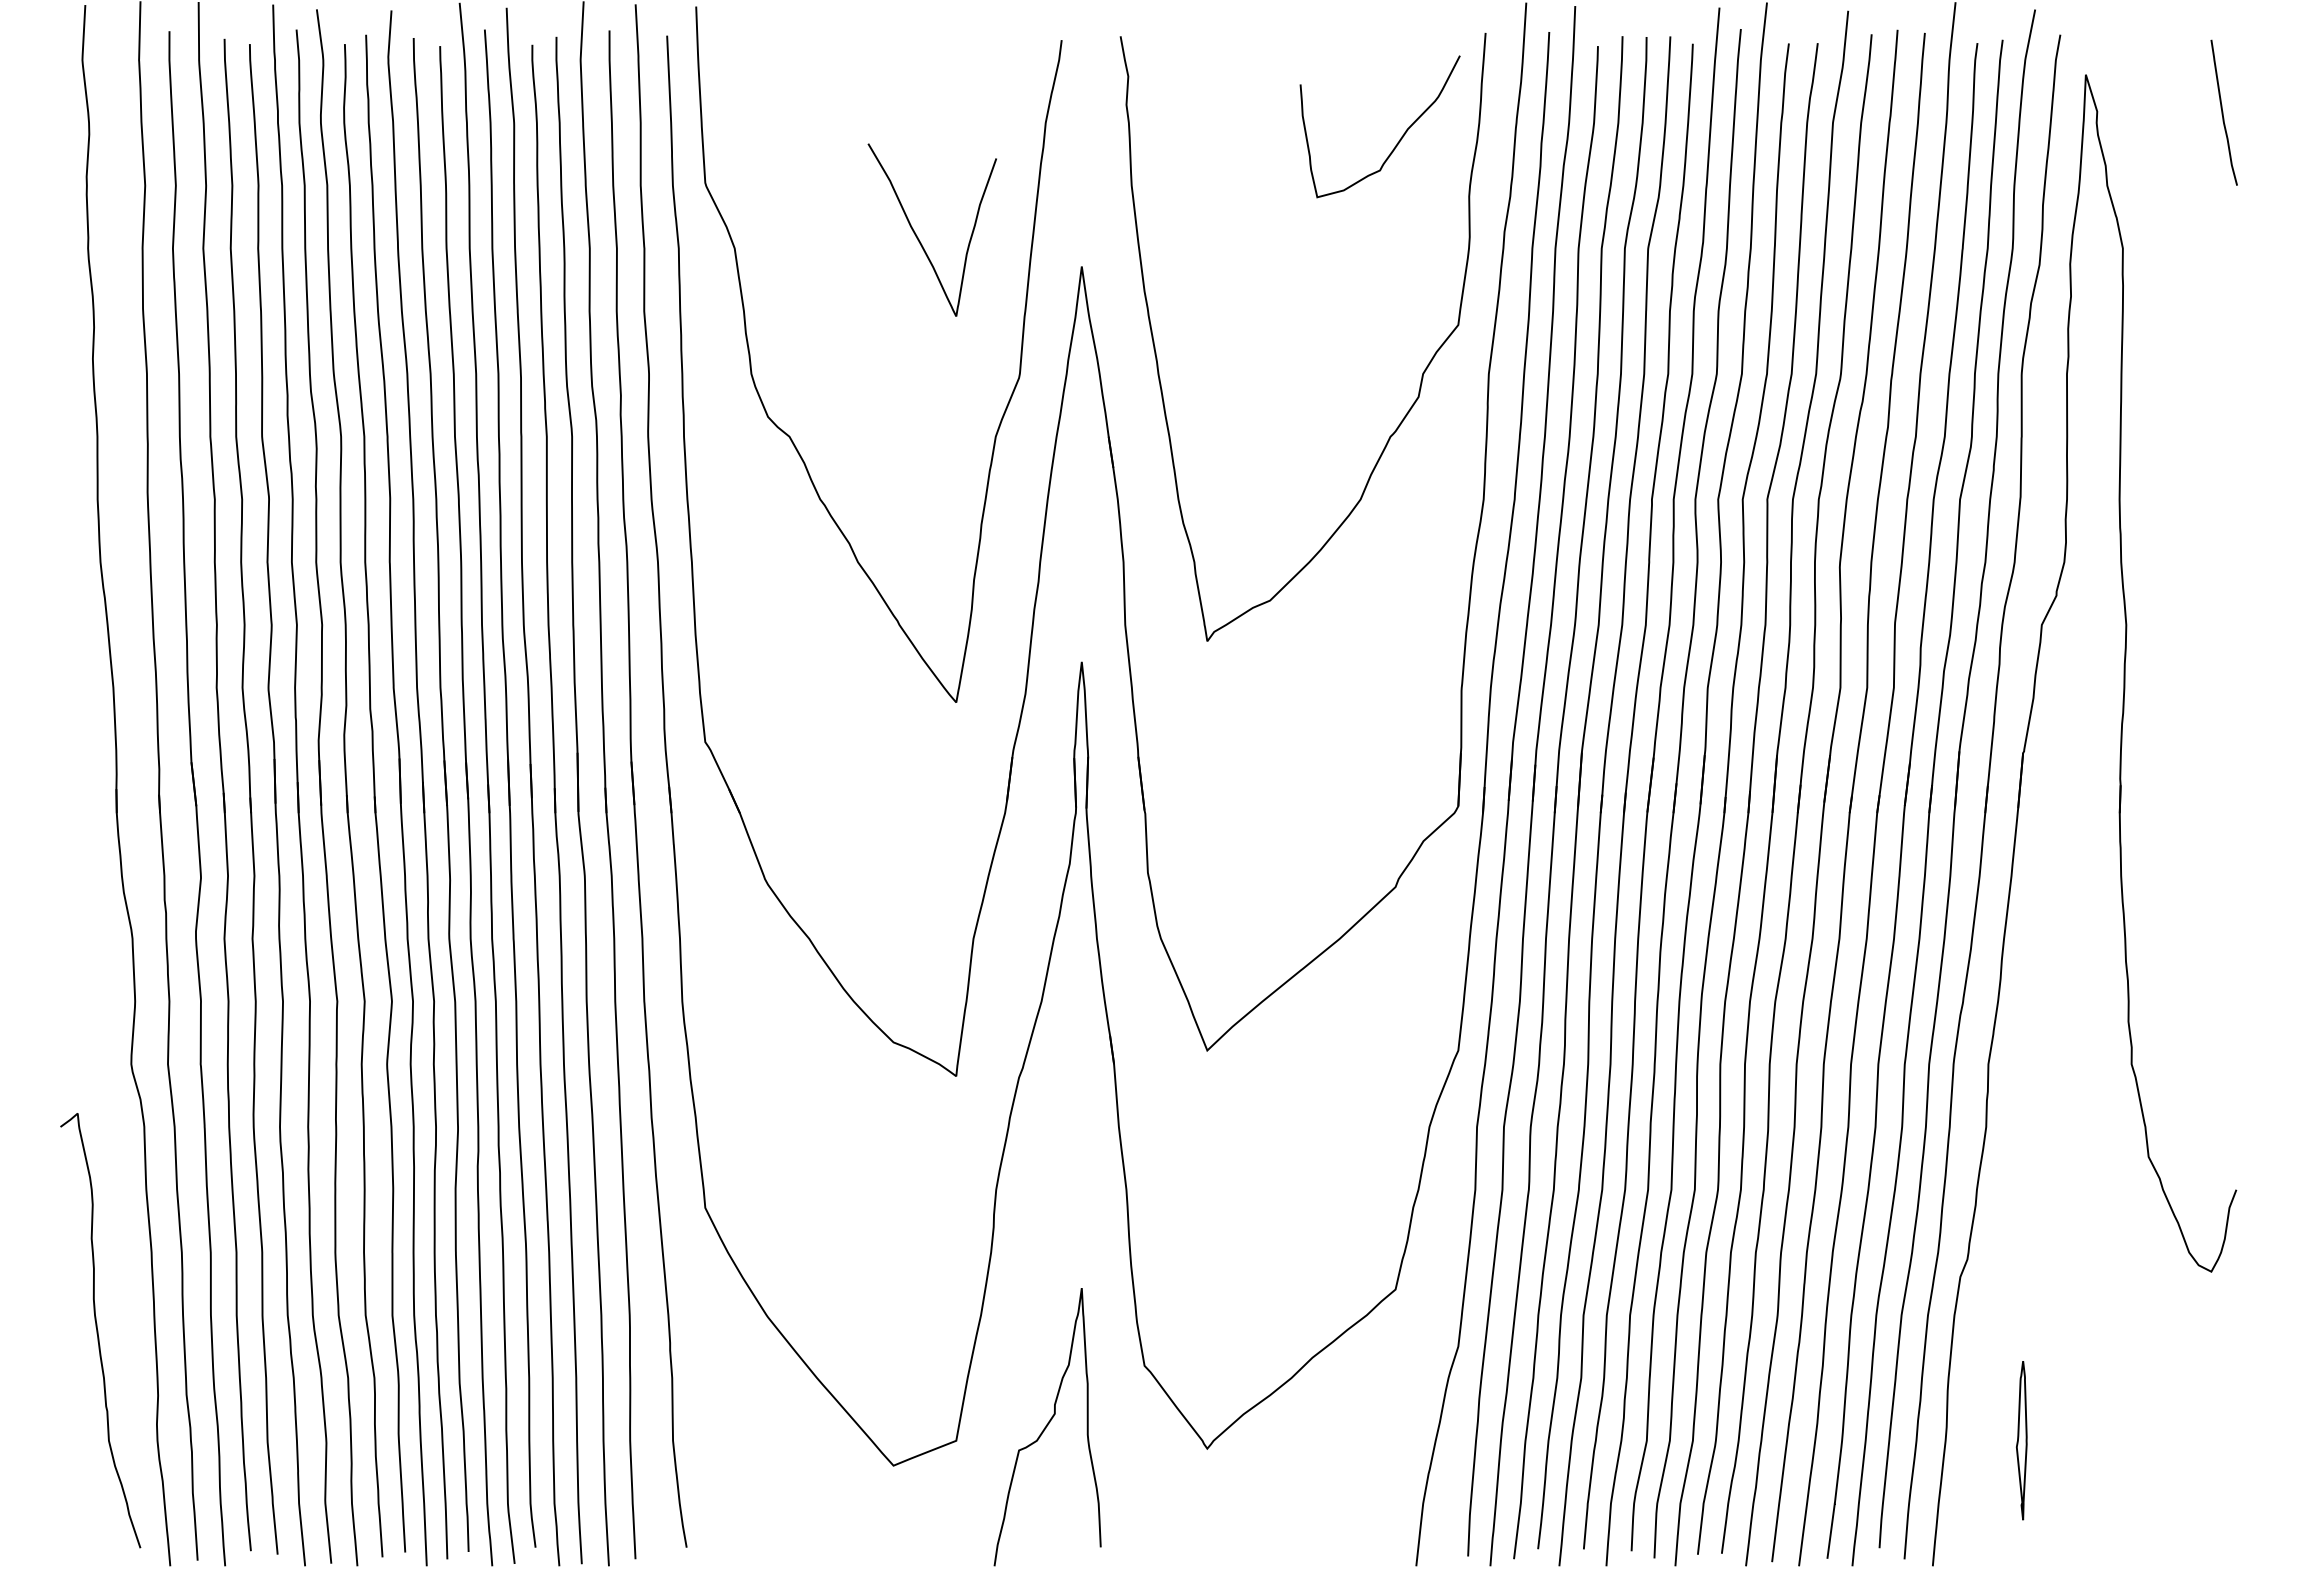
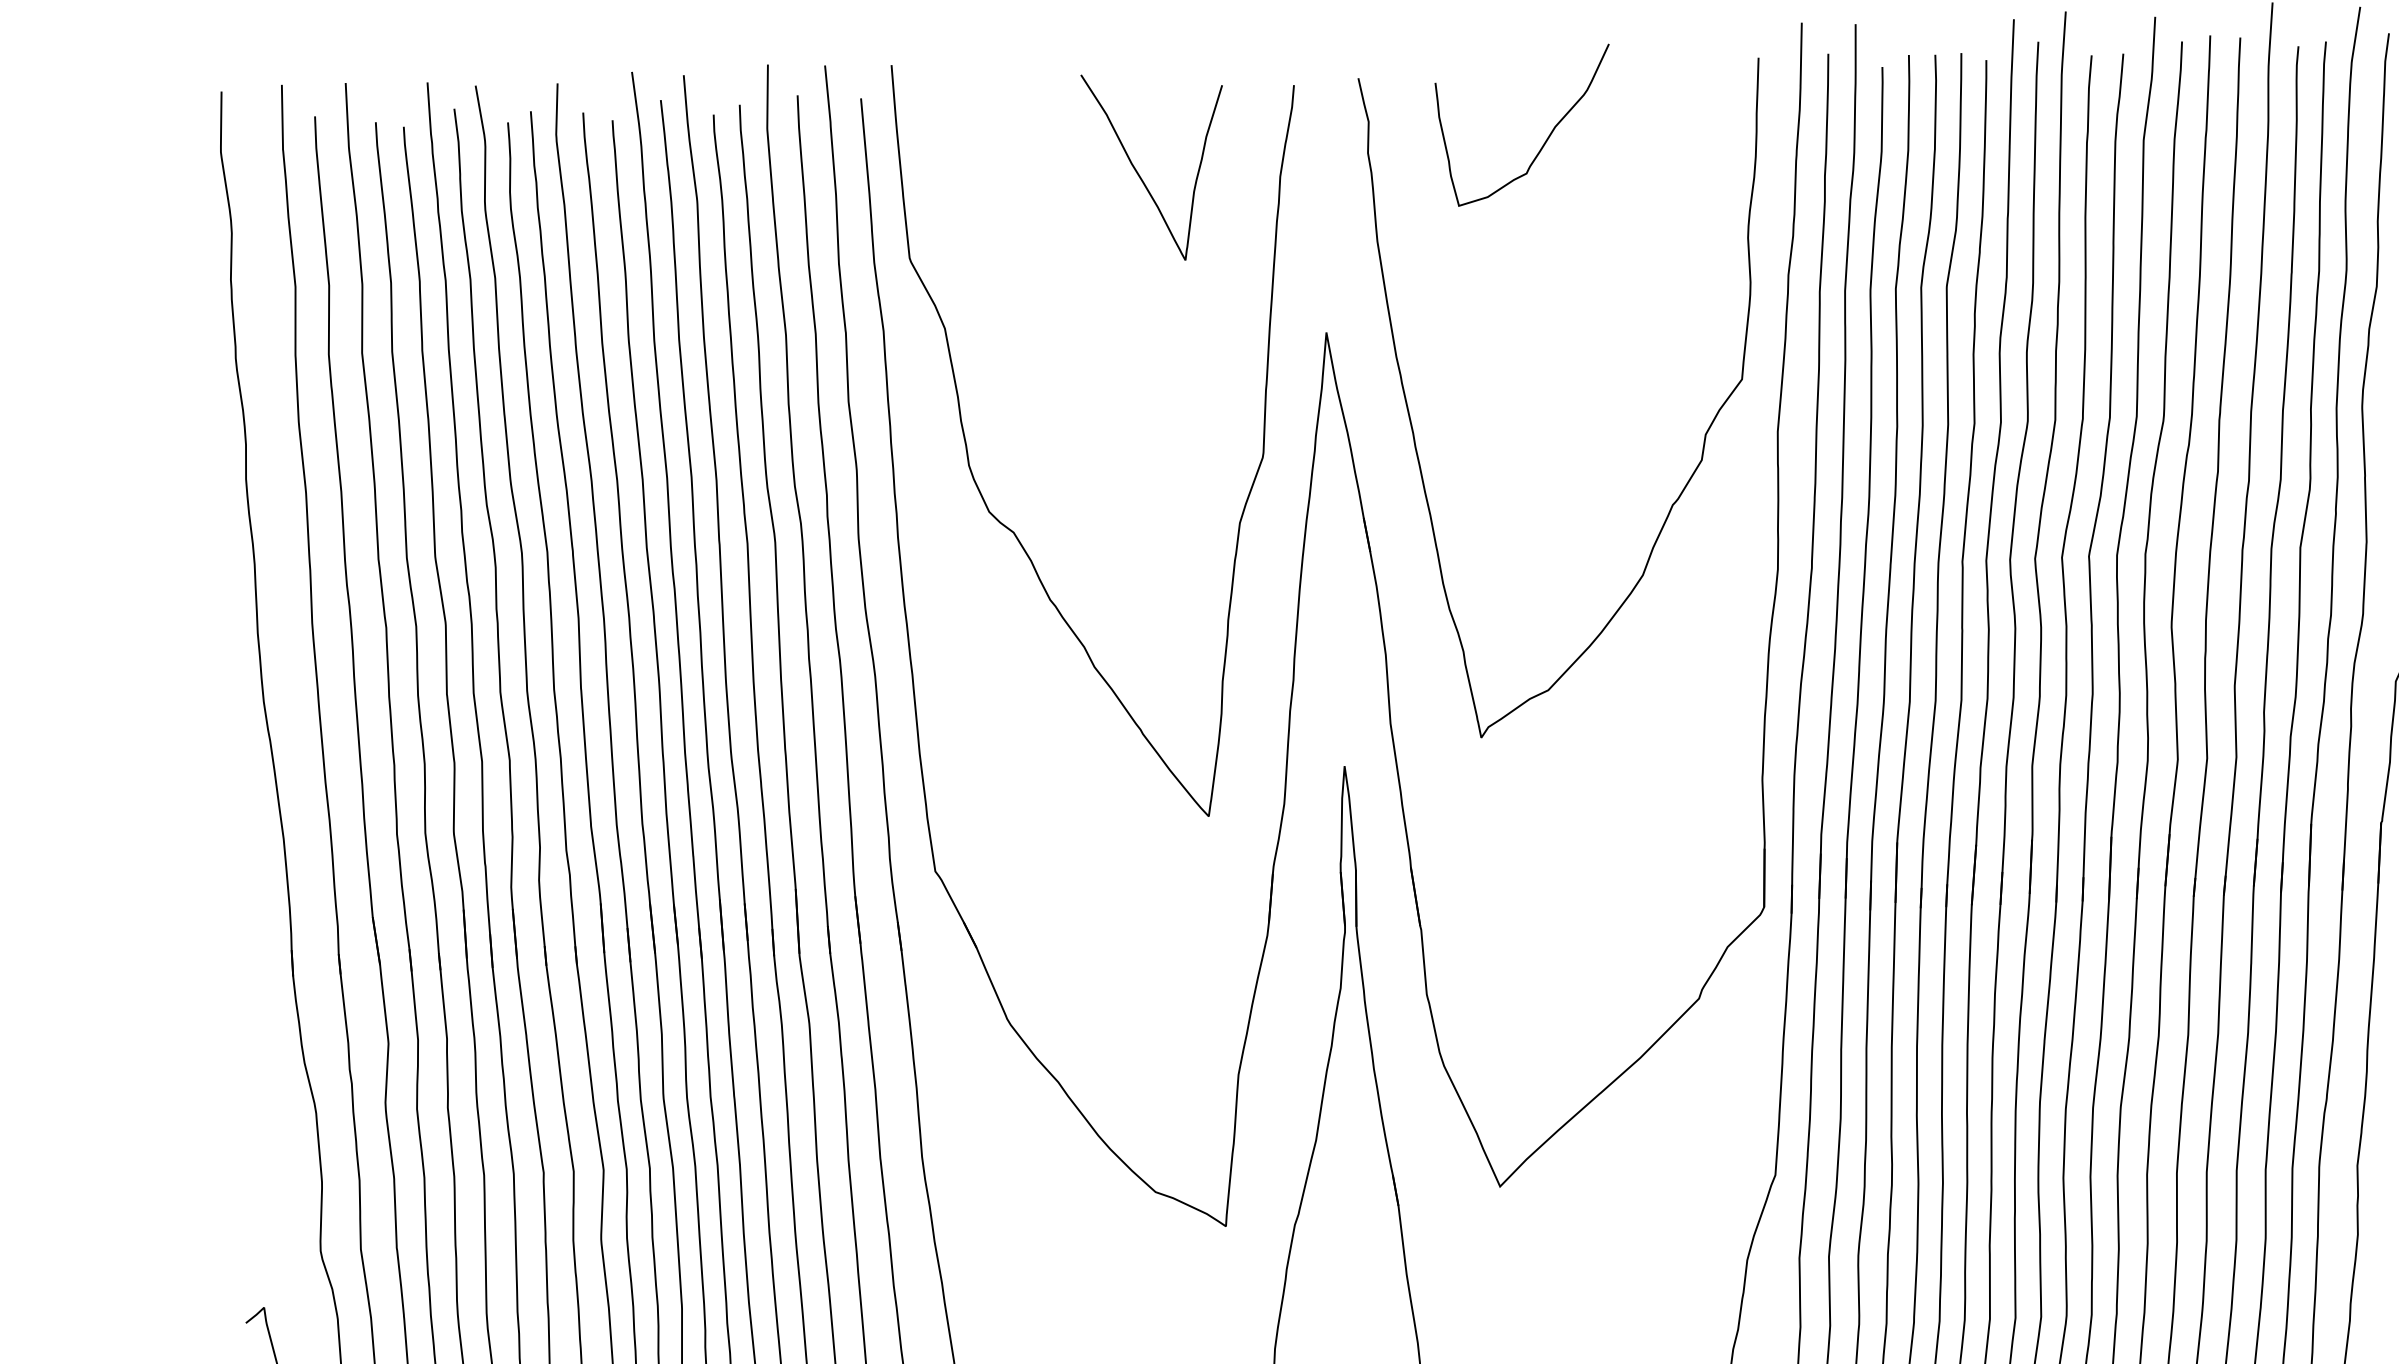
curve: (1399, 139) -> (1546, 138), moved
curve: (917, 235) -> (1139, 173), moved

